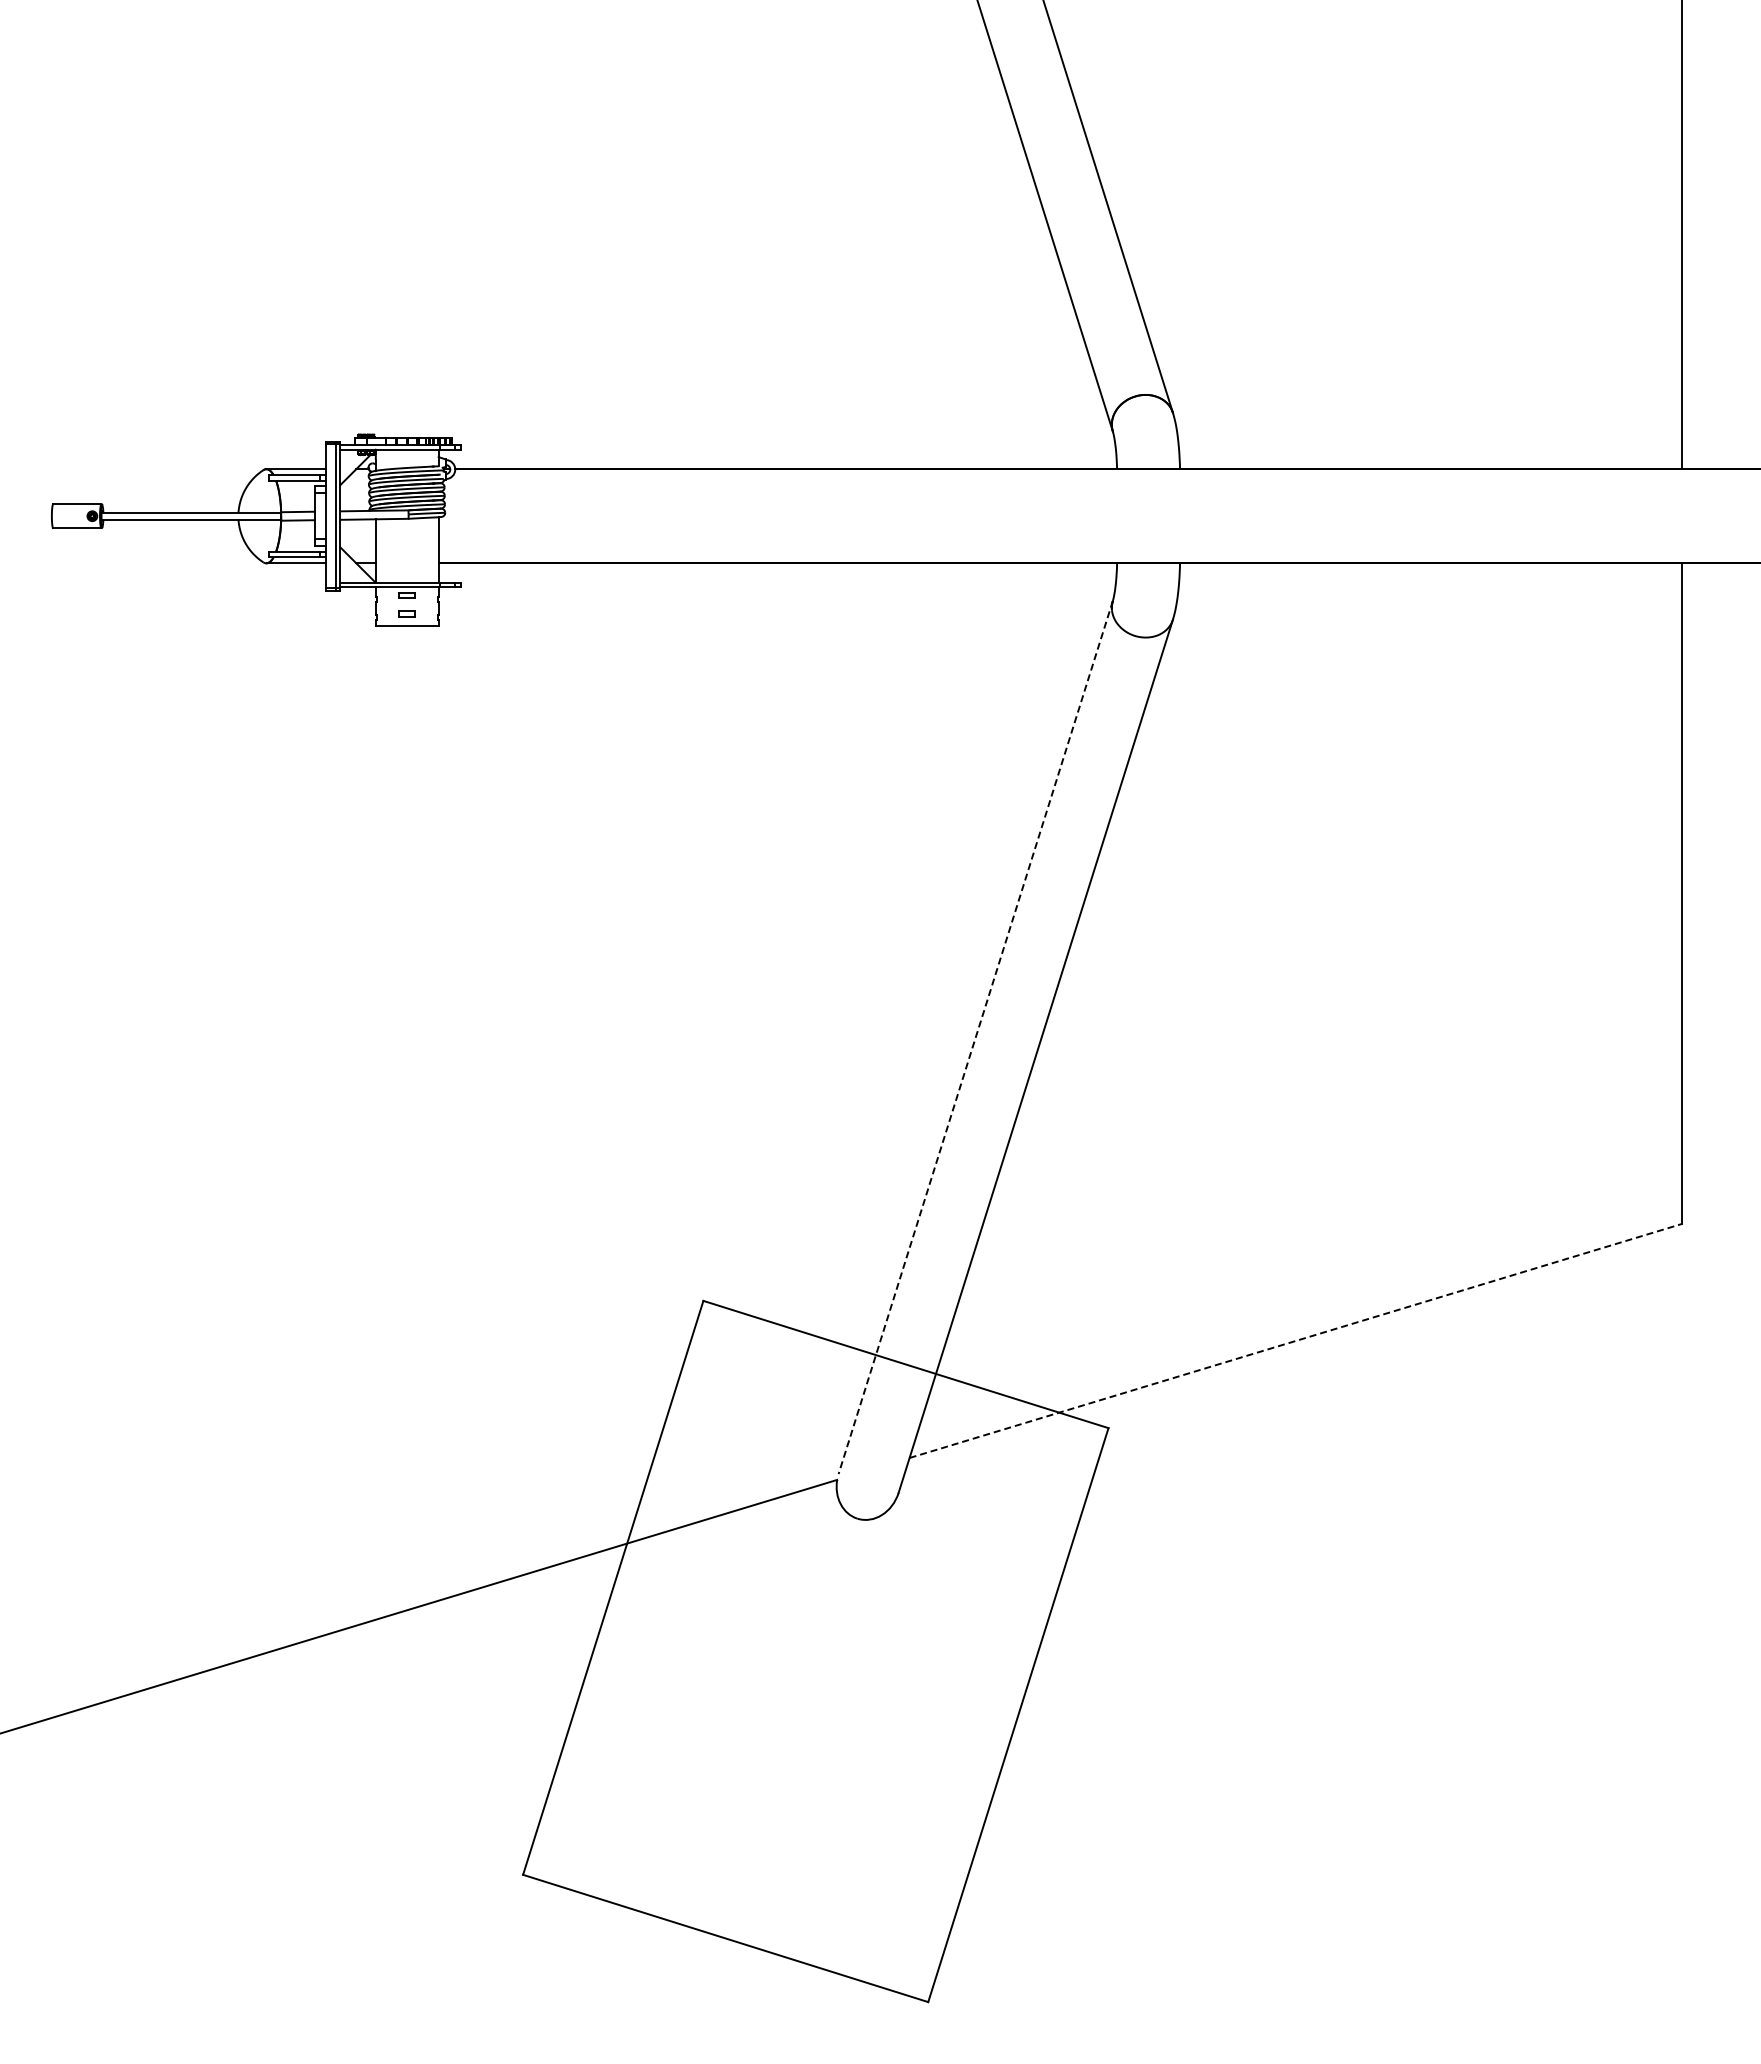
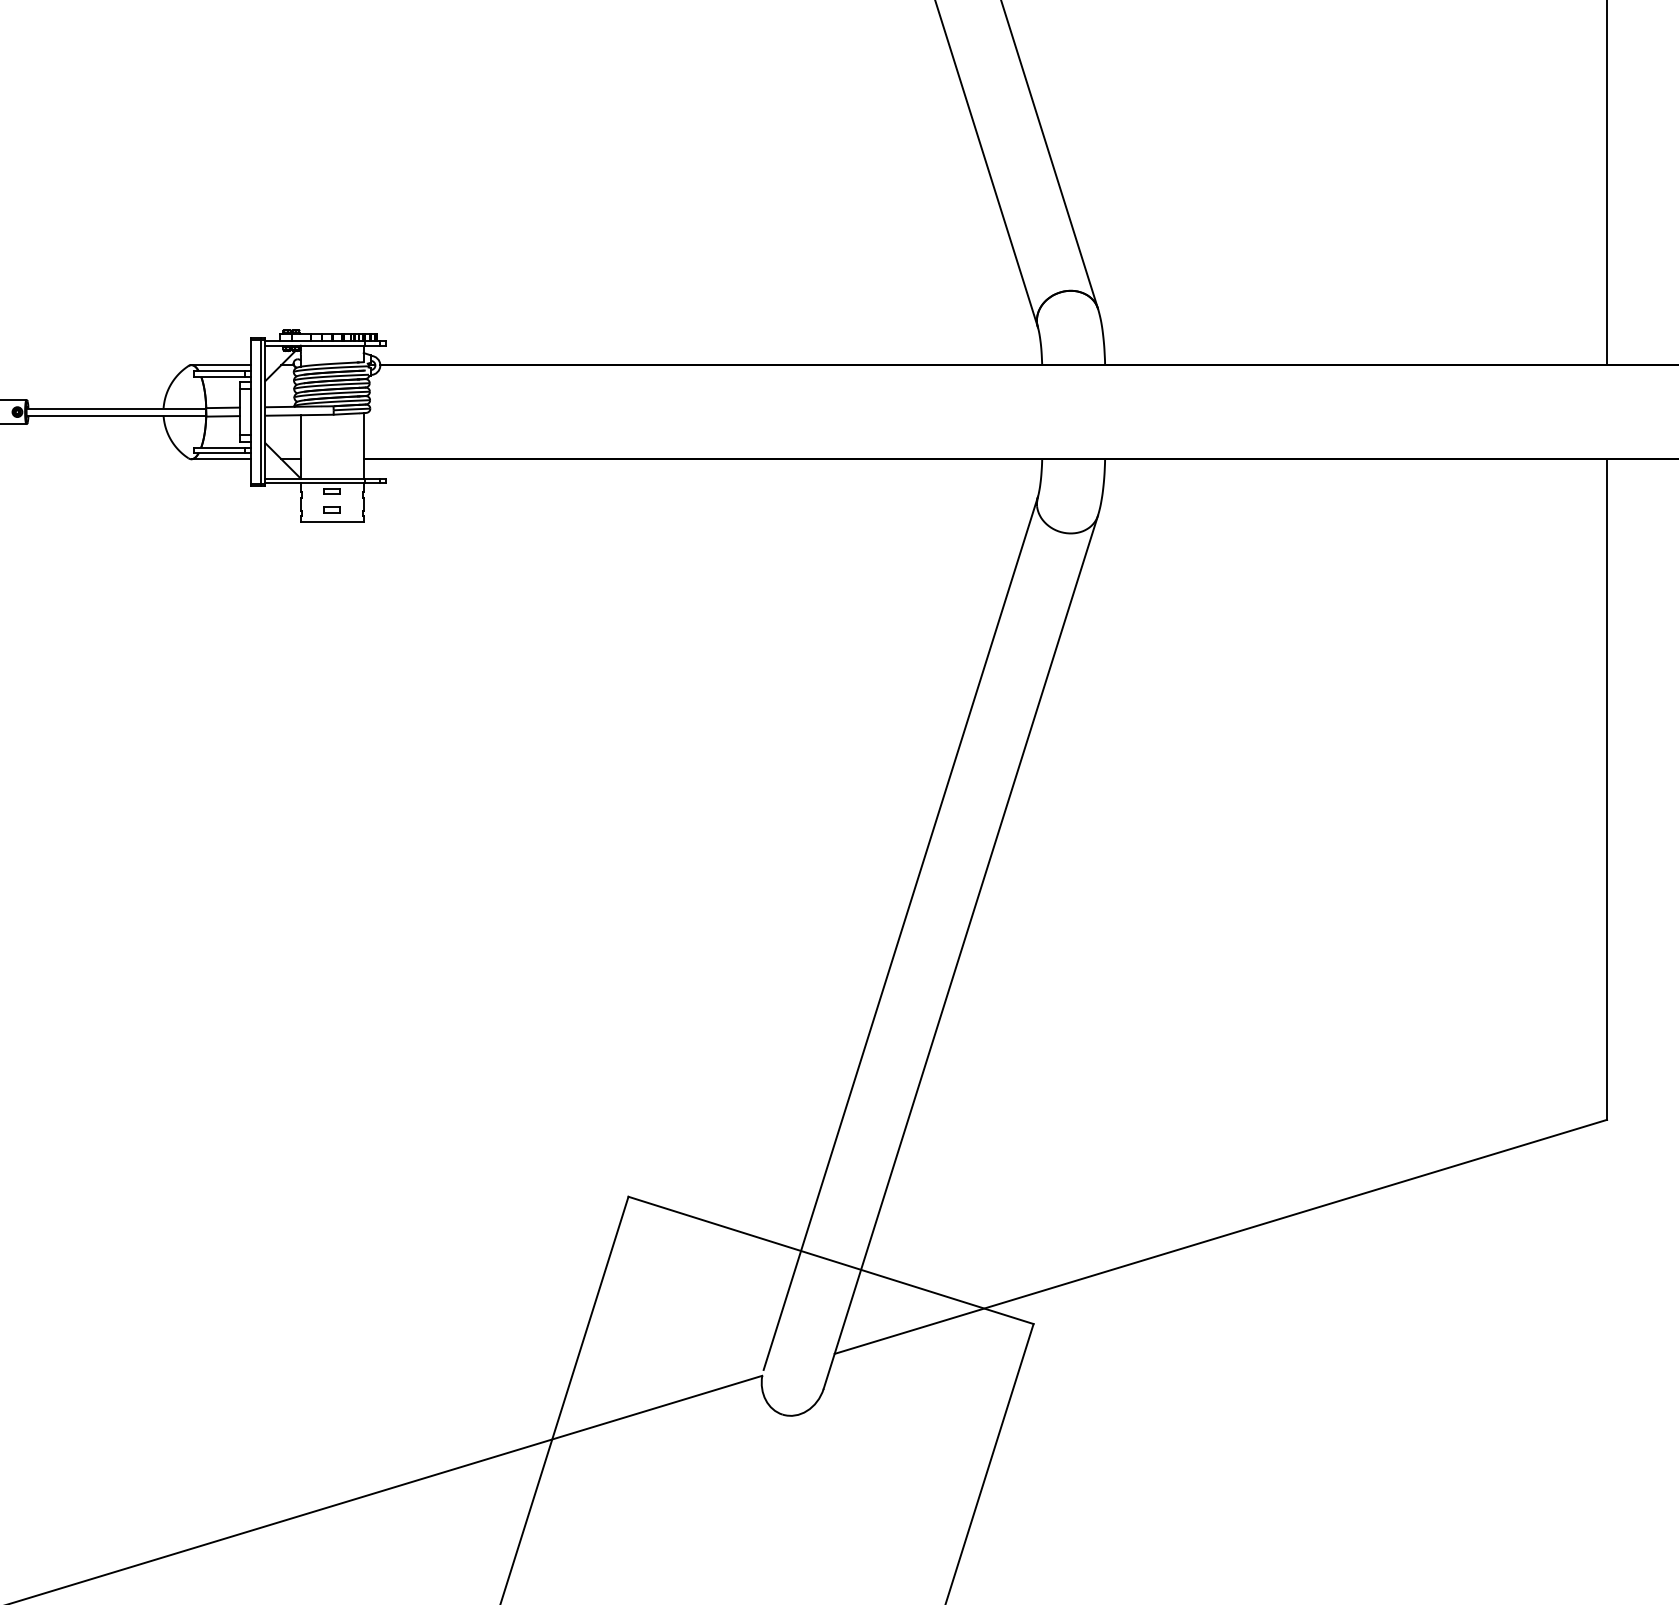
line: (975, 1037) -> (900, 933), dashed -> solid
line: (1295, 1340) -> (1220, 1236), dashed -> solid

